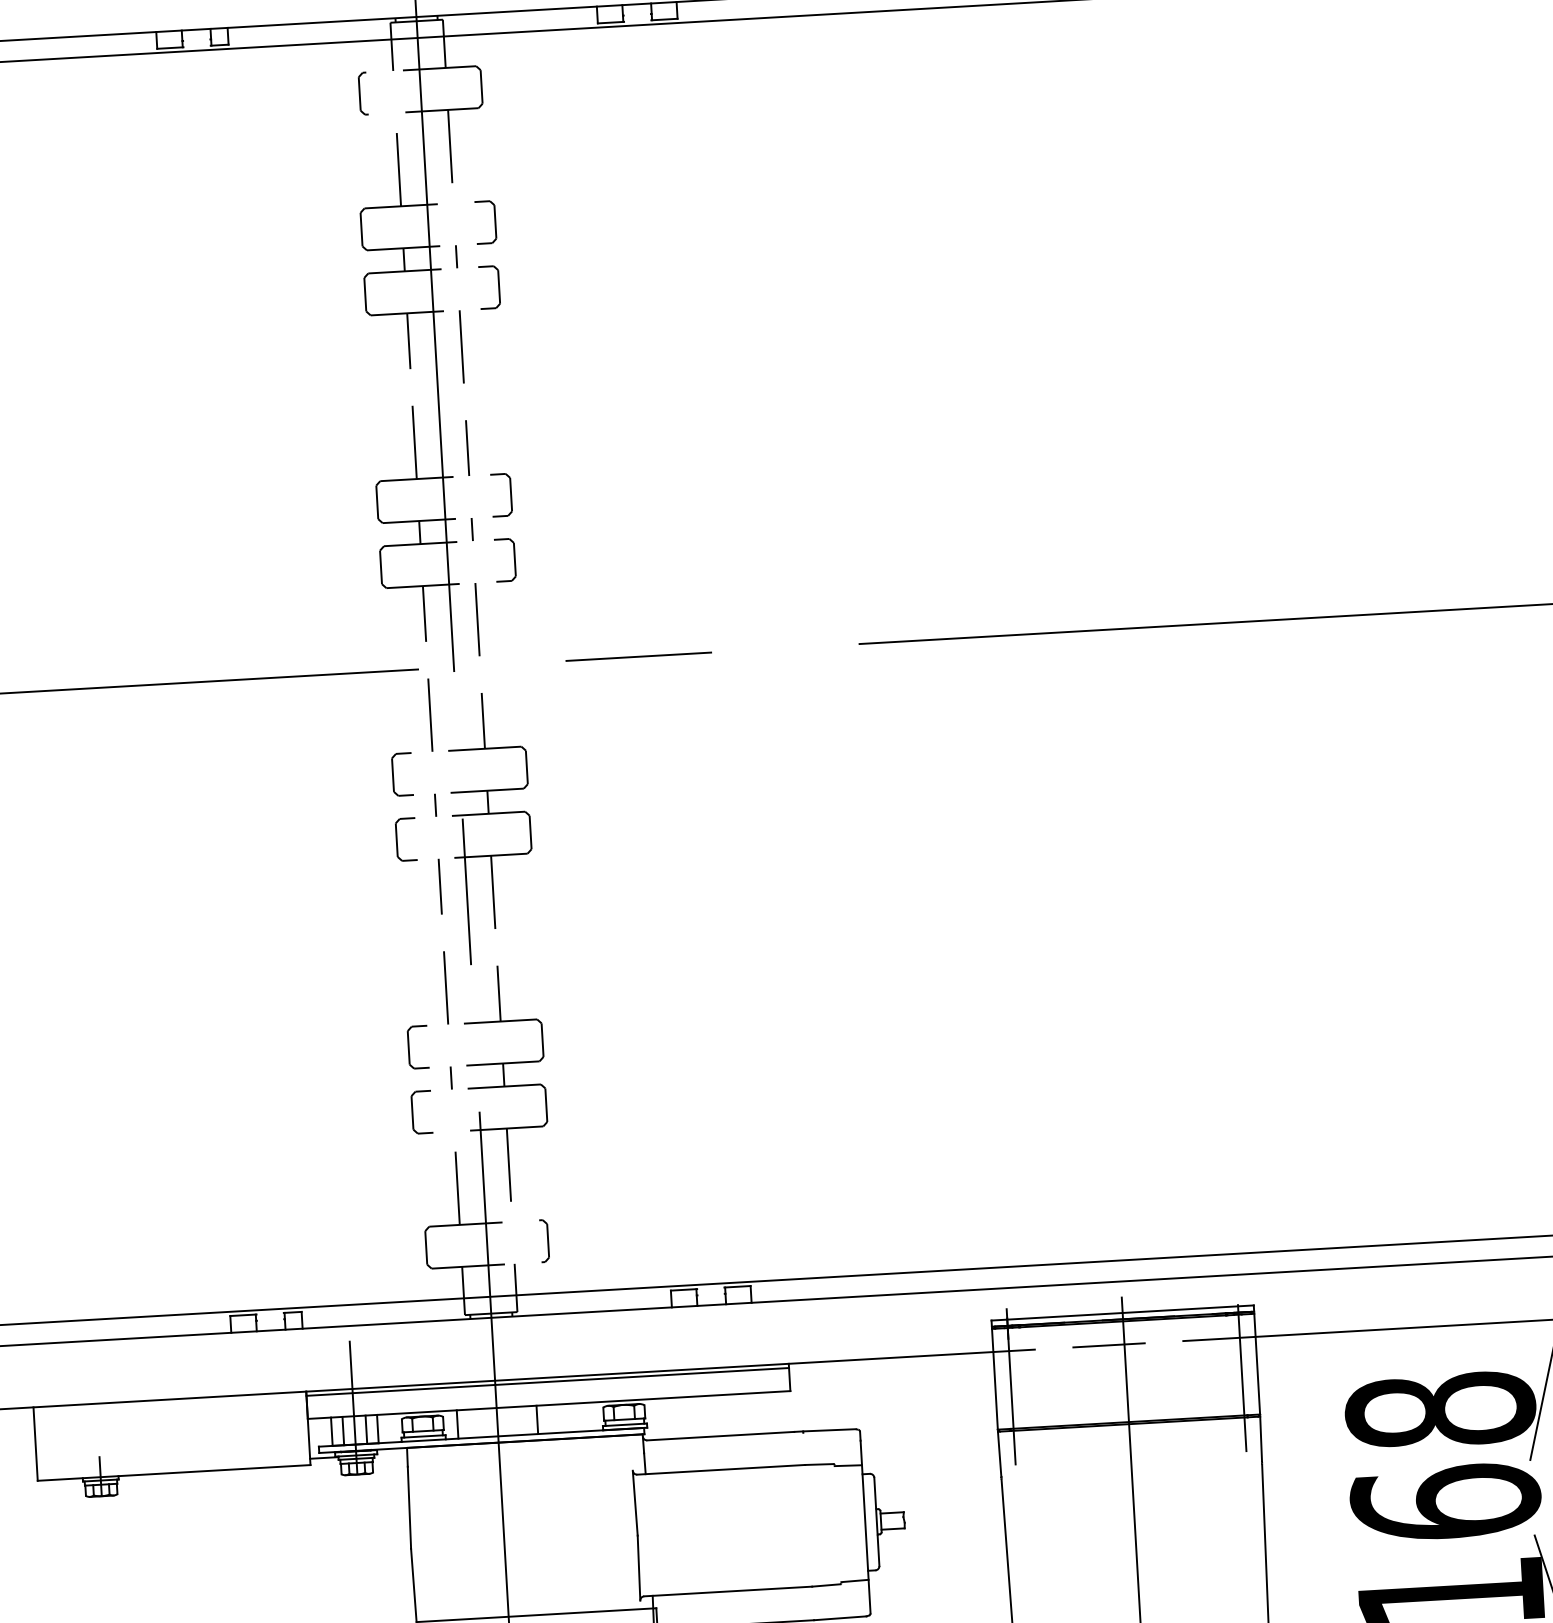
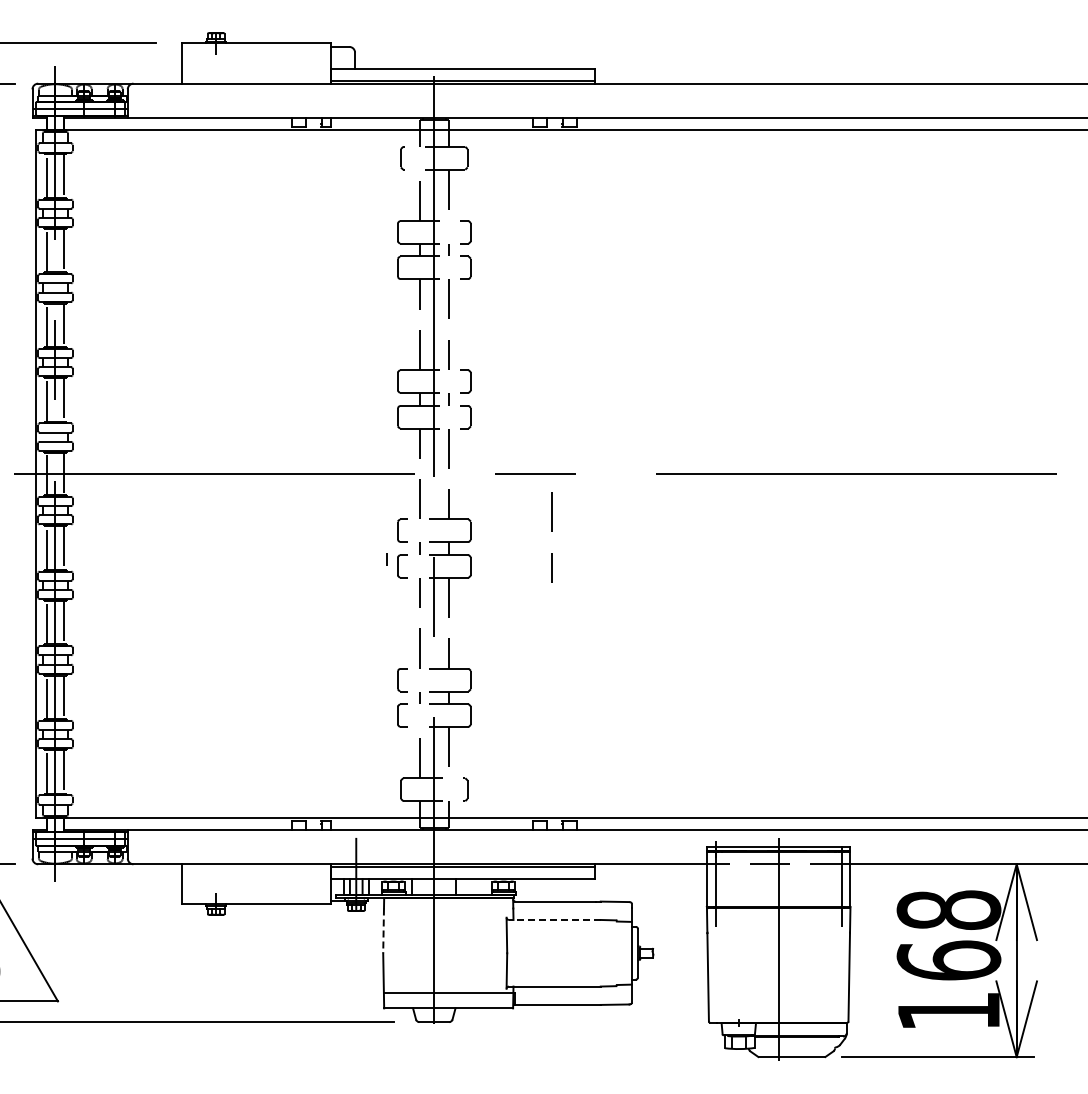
line: (674, 760) -> (551, 531), added
line: (375, 828) -> (386, 559), added
line: (720, 1468) -> (554, 919), solid -> dashed
line: (409, 1508) -> (383, 931), solid -> dashed

